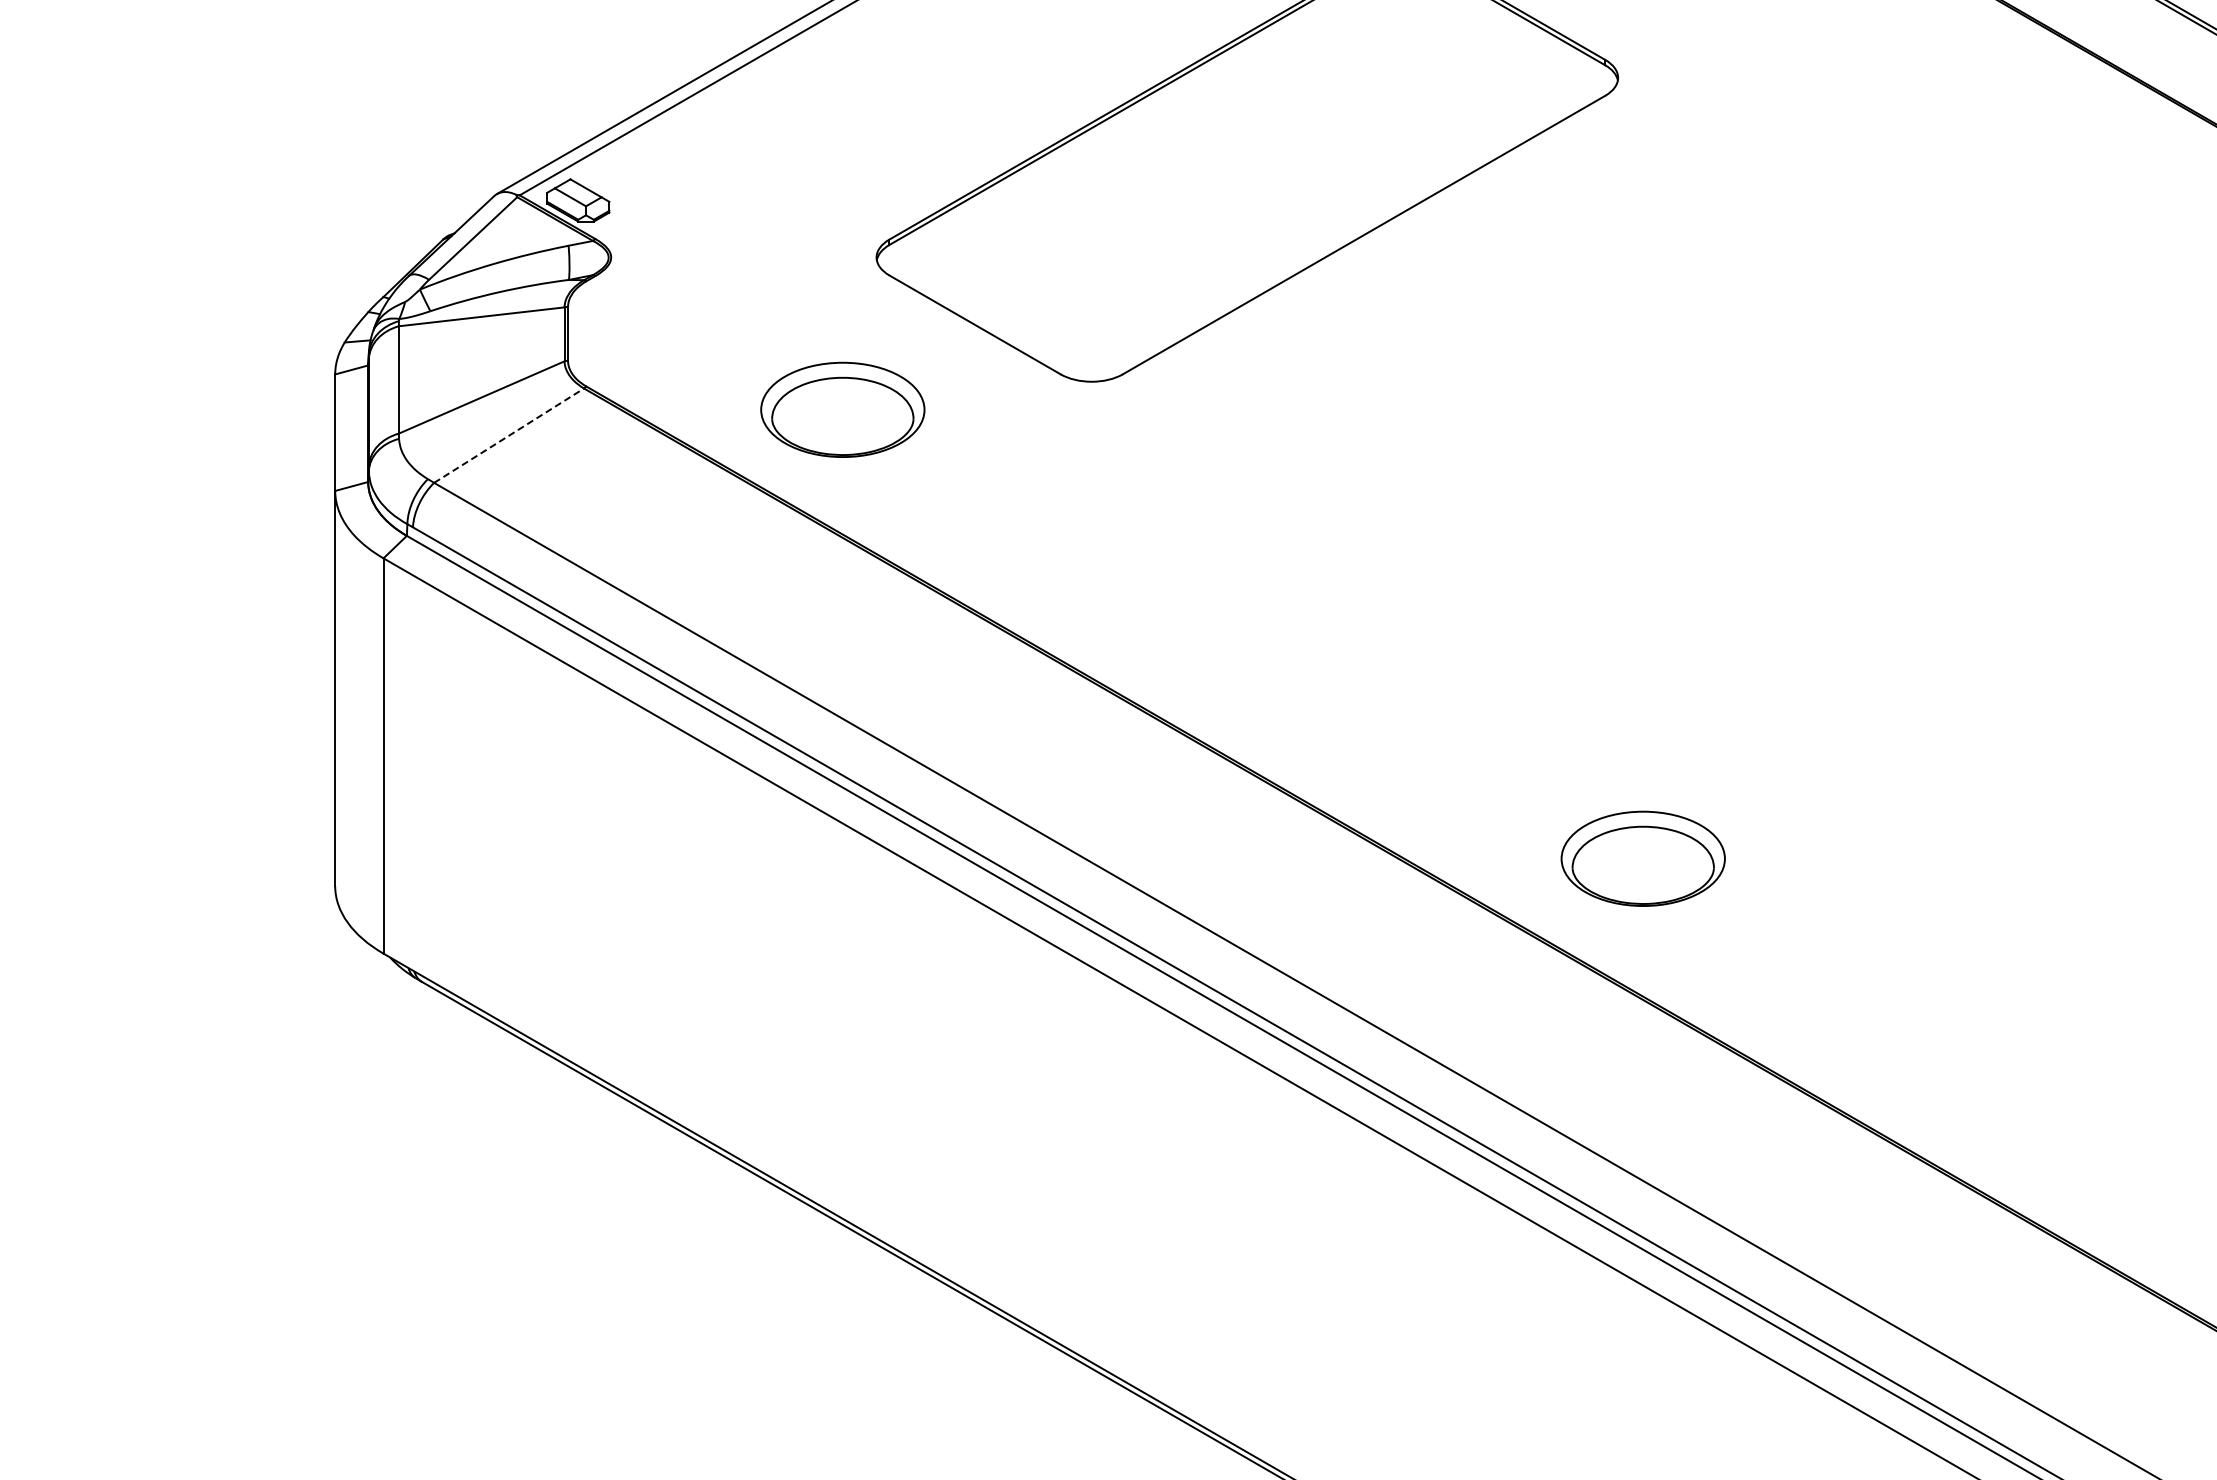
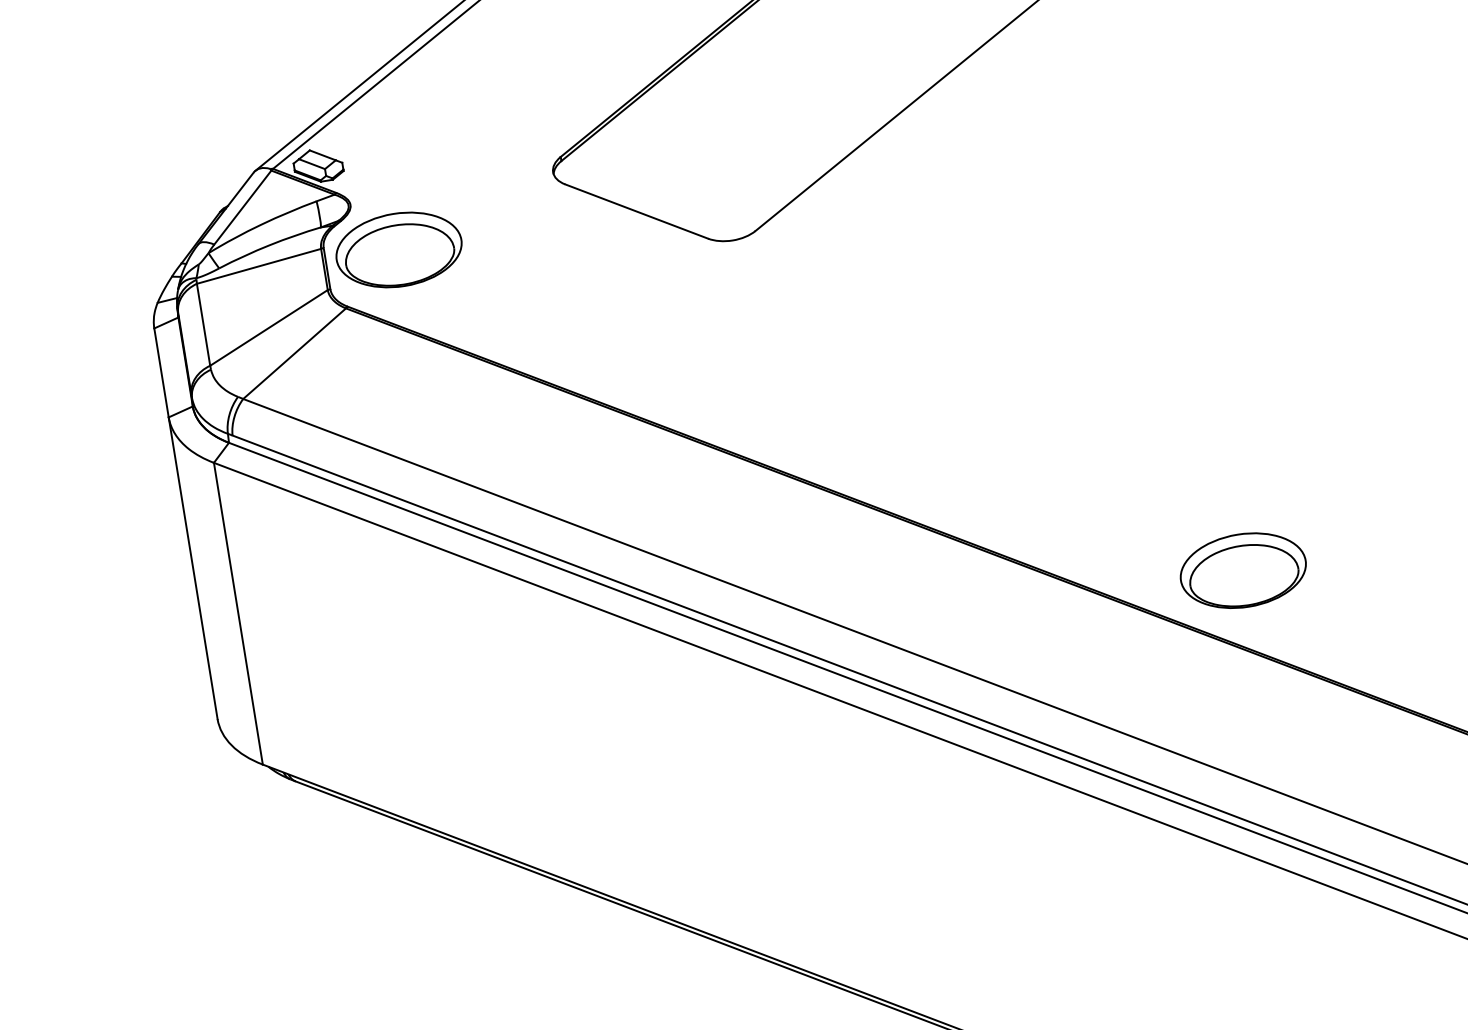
part: (842, 409) -> (398, 249), moved
line: (509, 435) -> (294, 353), dashed -> solid
part: (1642, 858) -> (1242, 570), moved

